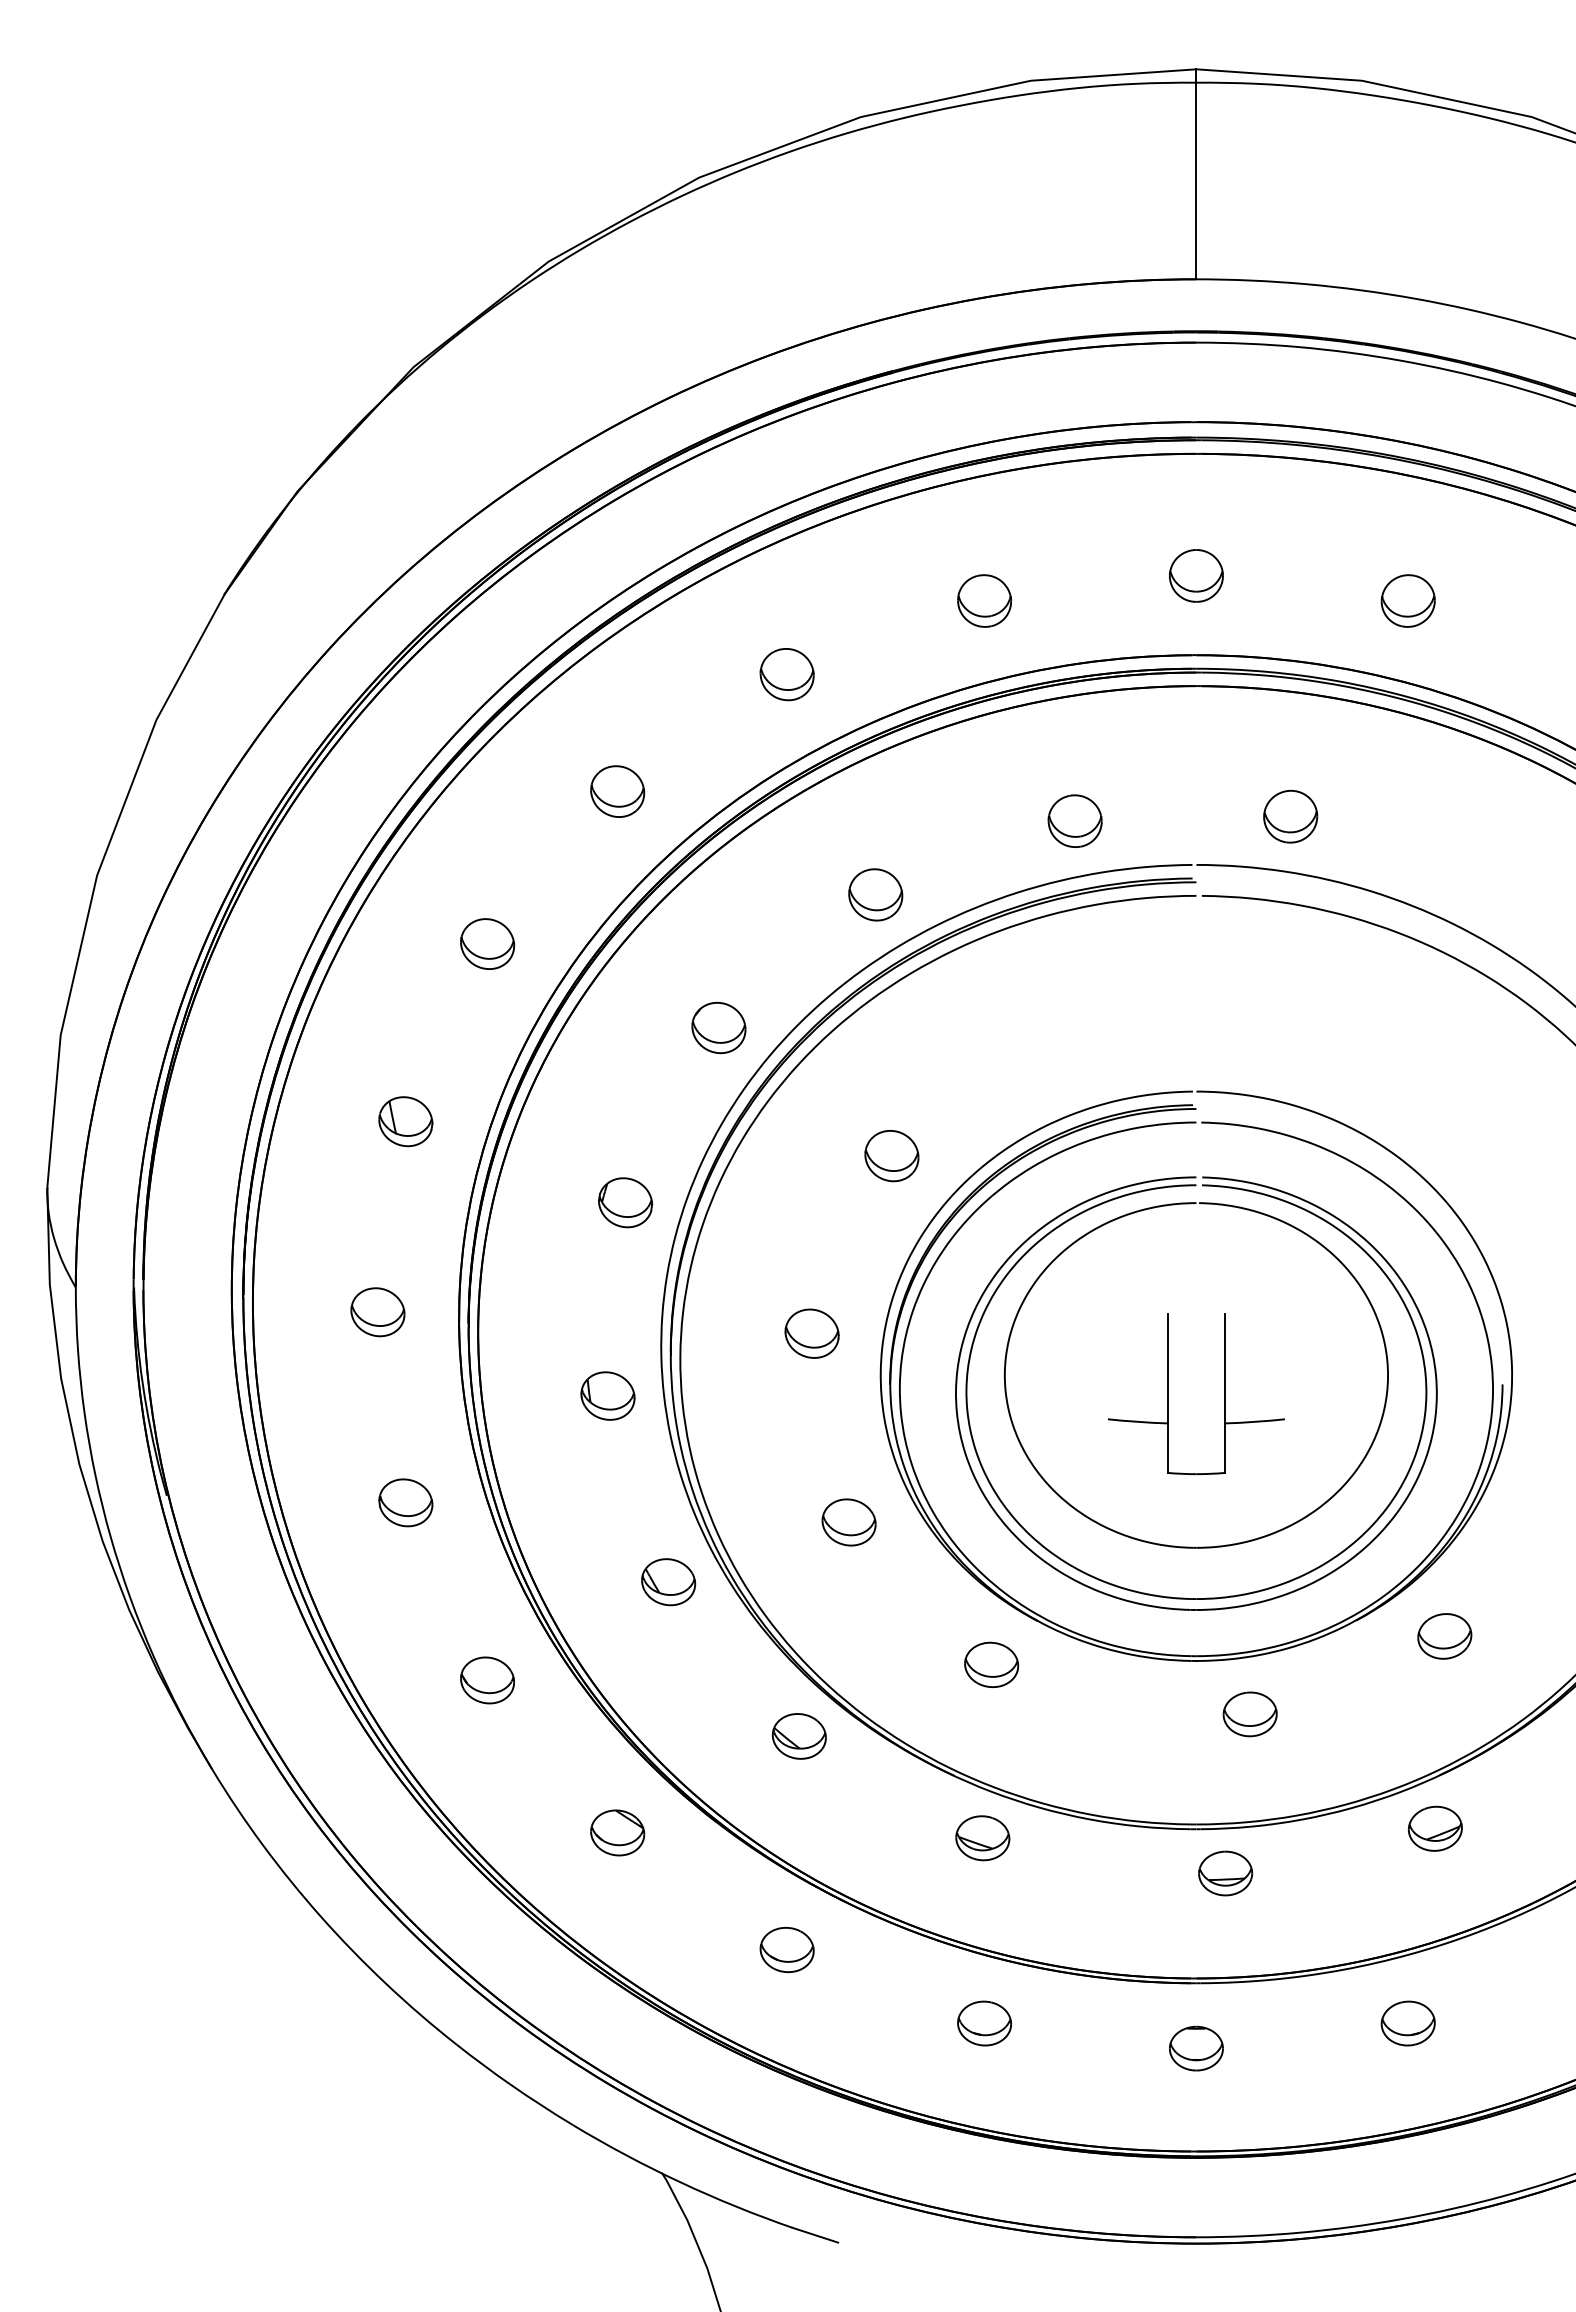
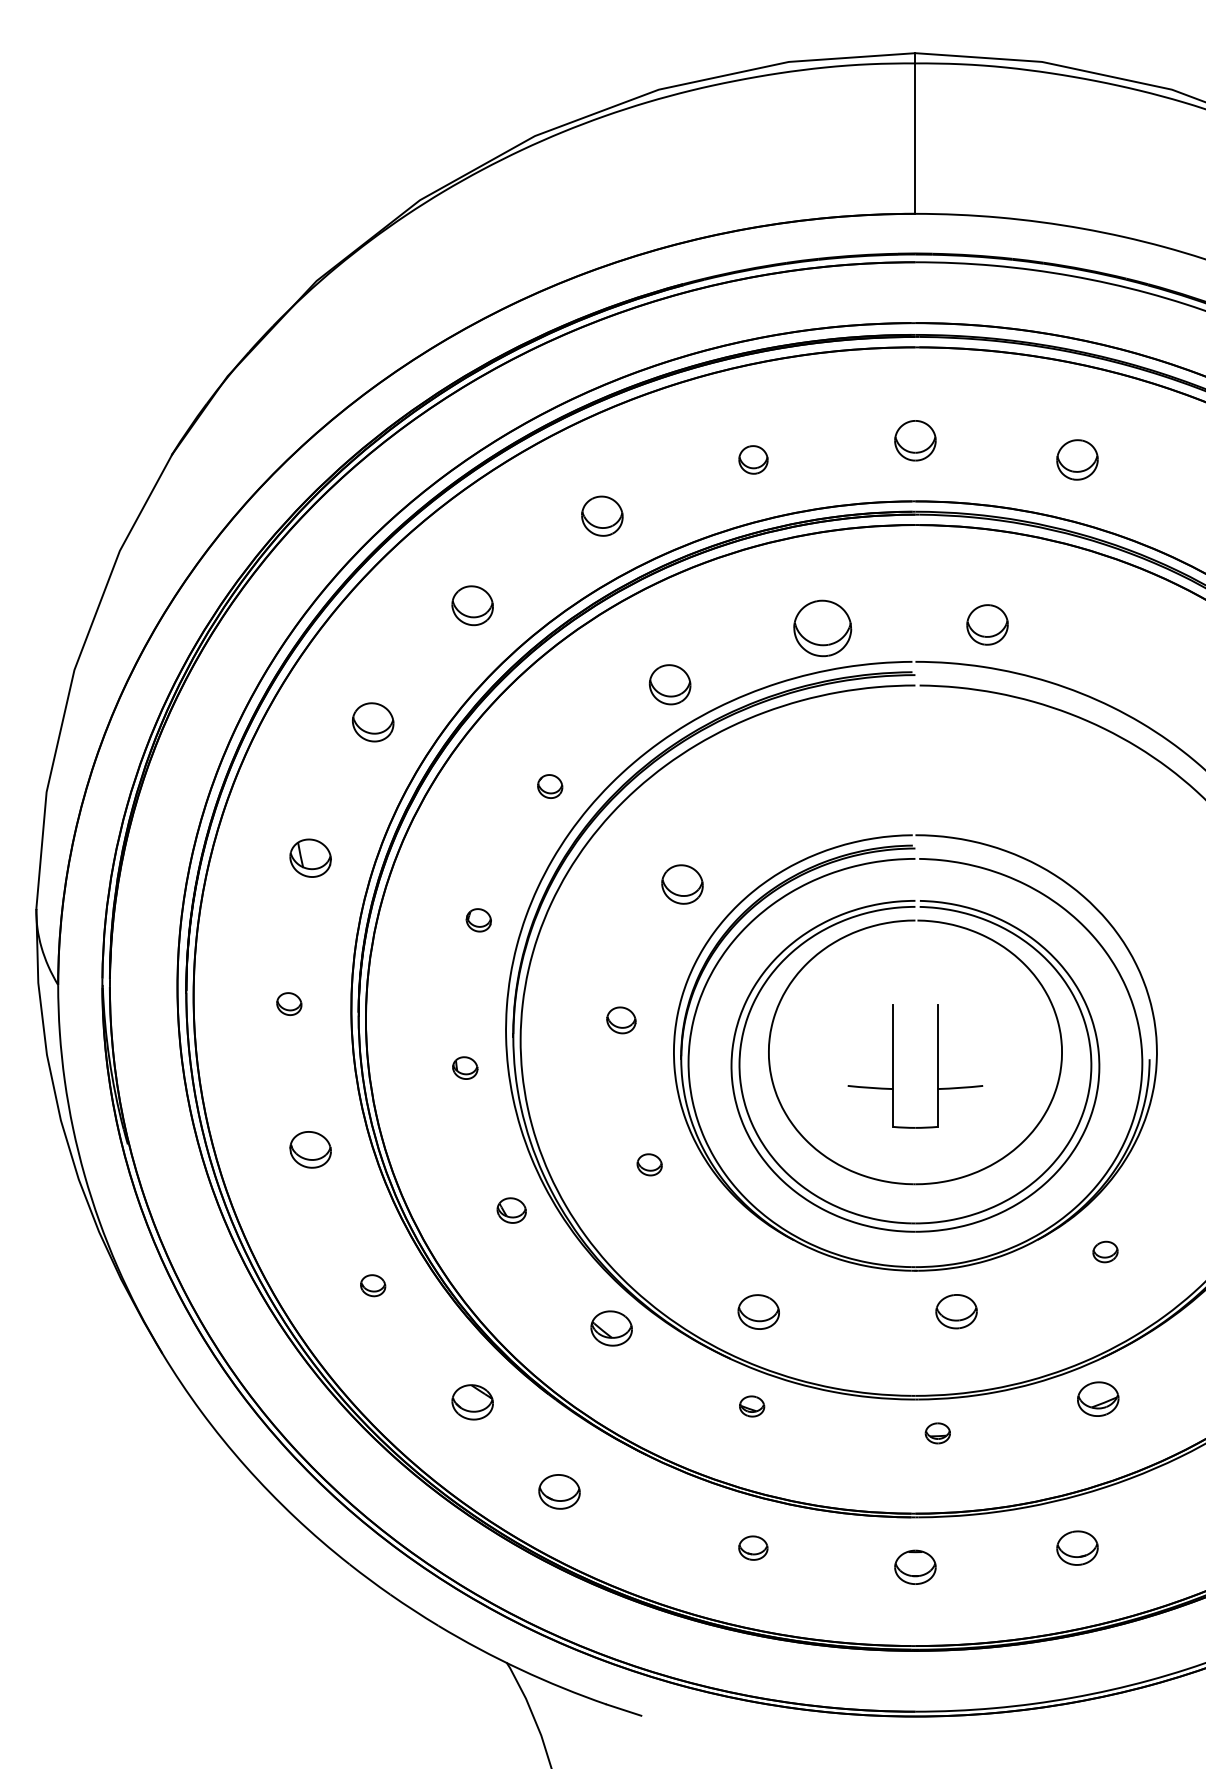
part: (984, 600) -> (753, 459), size x0.7
part: (1074, 820) -> (822, 627), size x1.4
part: (718, 1027) -> (549, 786), size x0.6
part: (625, 1202) -> (478, 920), size x0.6
part: (377, 1312) -> (288, 1004), size x0.6
part: (811, 1333) -> (620, 1020), size x0.7
part: (607, 1395) -> (464, 1067), size x0.6
part: (848, 1522) -> (649, 1164), size x0.6
part: (668, 1582) -> (511, 1210), size x0.7
part: (1444, 1636) -> (1105, 1252), size x0.6
part: (991, 1664) -> (758, 1311), moved
part: (487, 1680) -> (373, 1285), size x0.6
part: (982, 1838) -> (751, 1406), size x0.6
part: (1225, 1873) -> (937, 1433), size x0.6
part: (786, 1949) -> (559, 1491), moved
part: (984, 2023) -> (753, 1548), size x0.7

